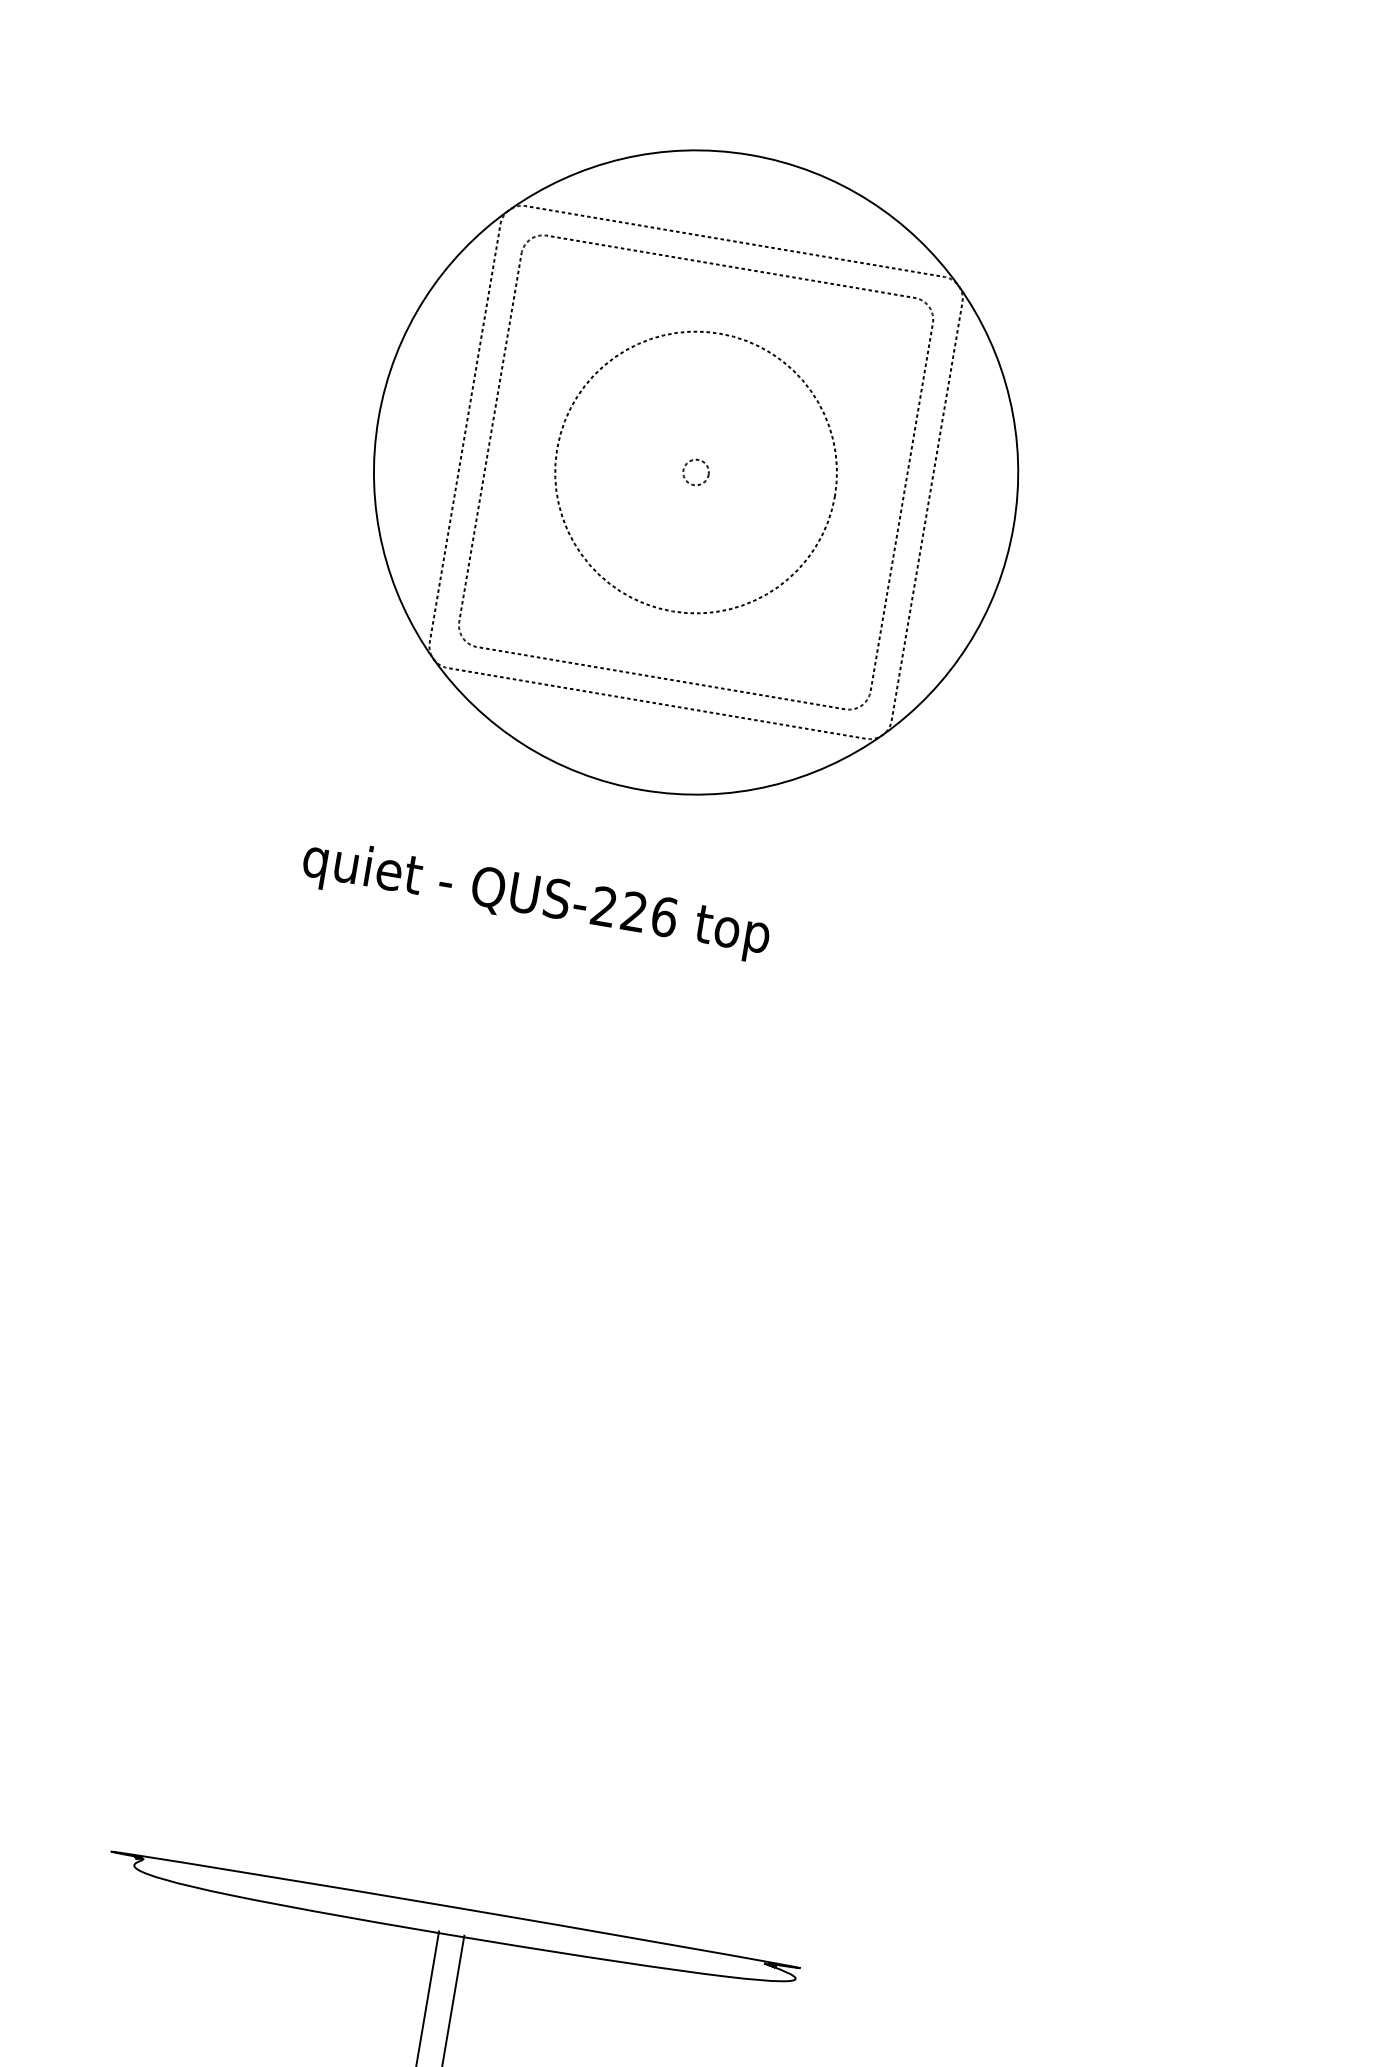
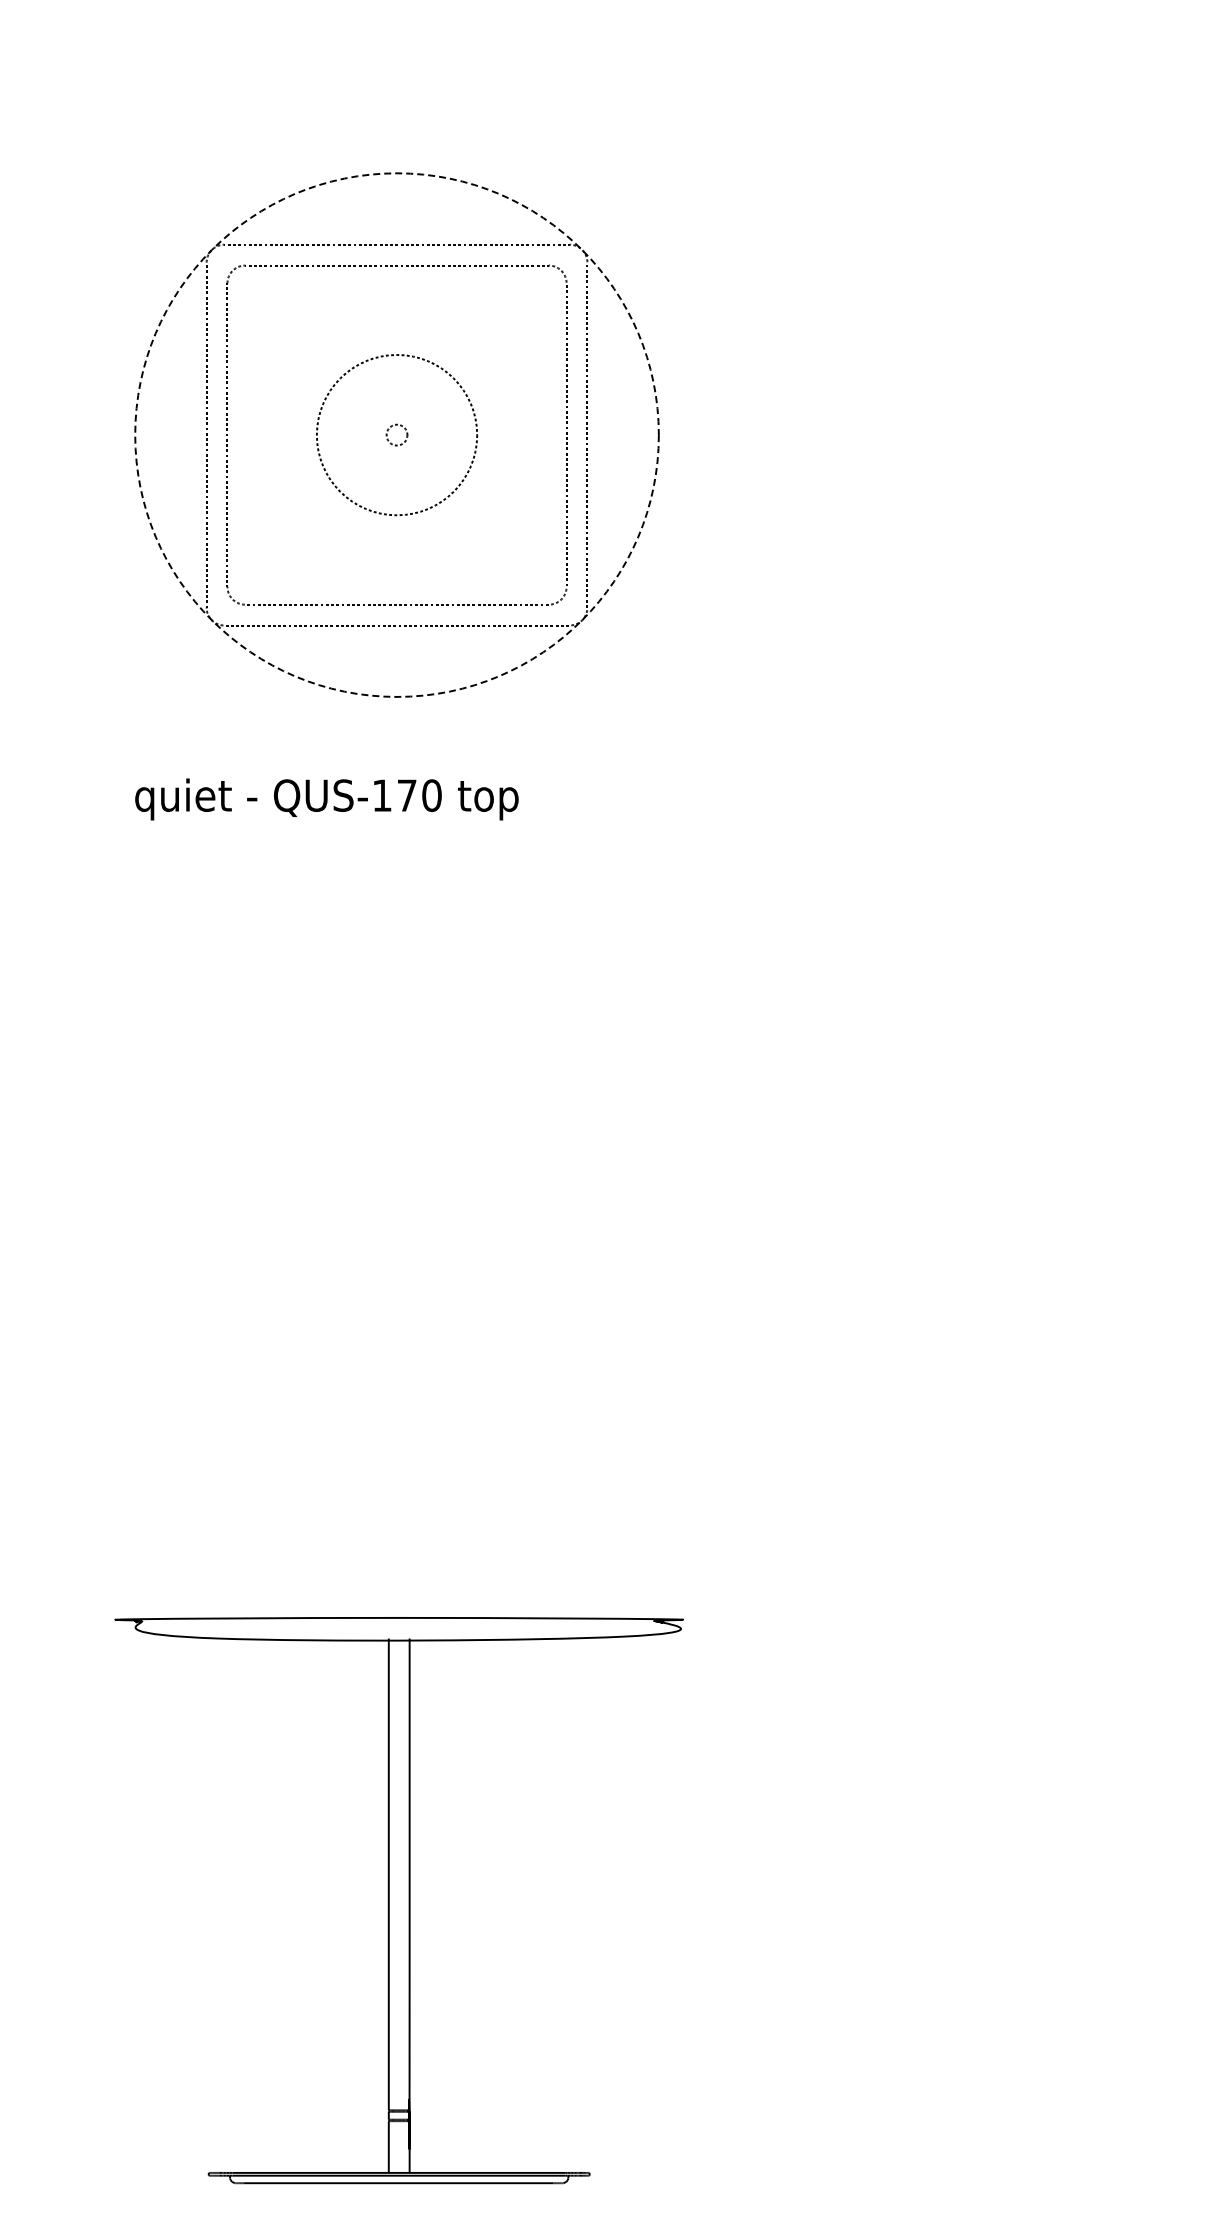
circle: (695, 471) -> (396, 434), size x0.7
circle: (695, 471) -> (396, 434), solid -> dashed
text: (633, 911) -> (406, 795), QUS-226 -> QUS-170

